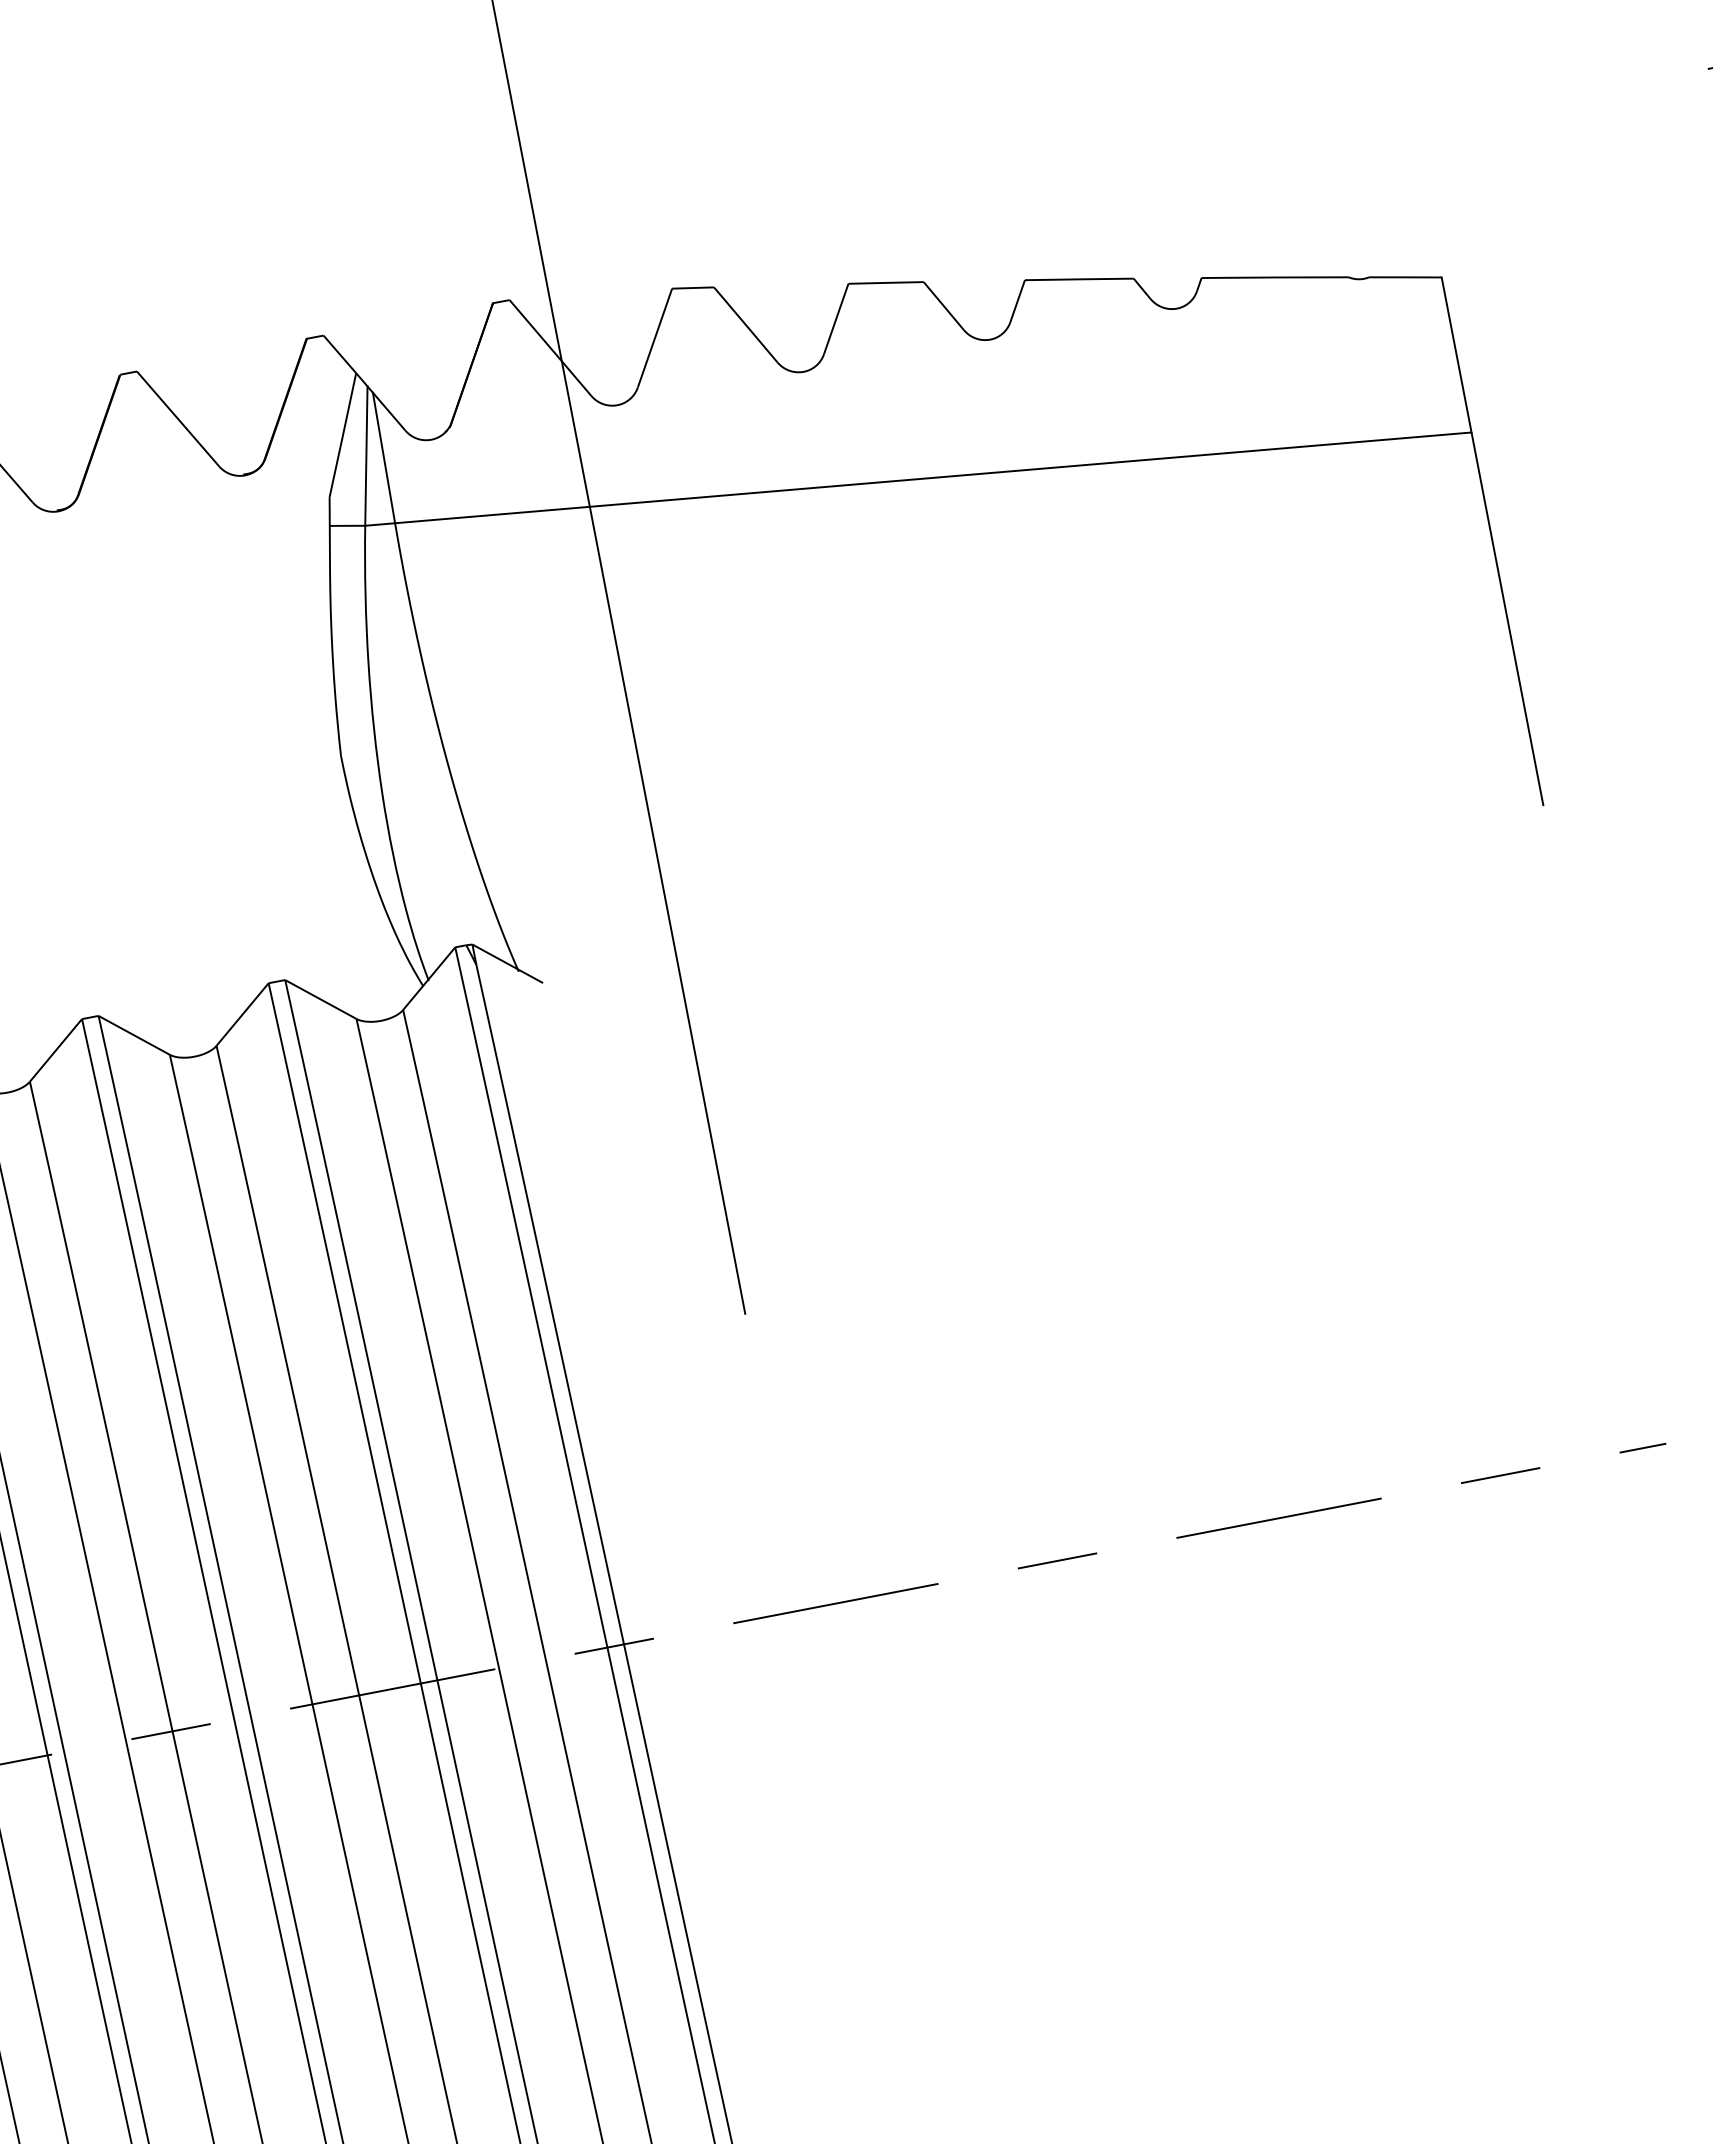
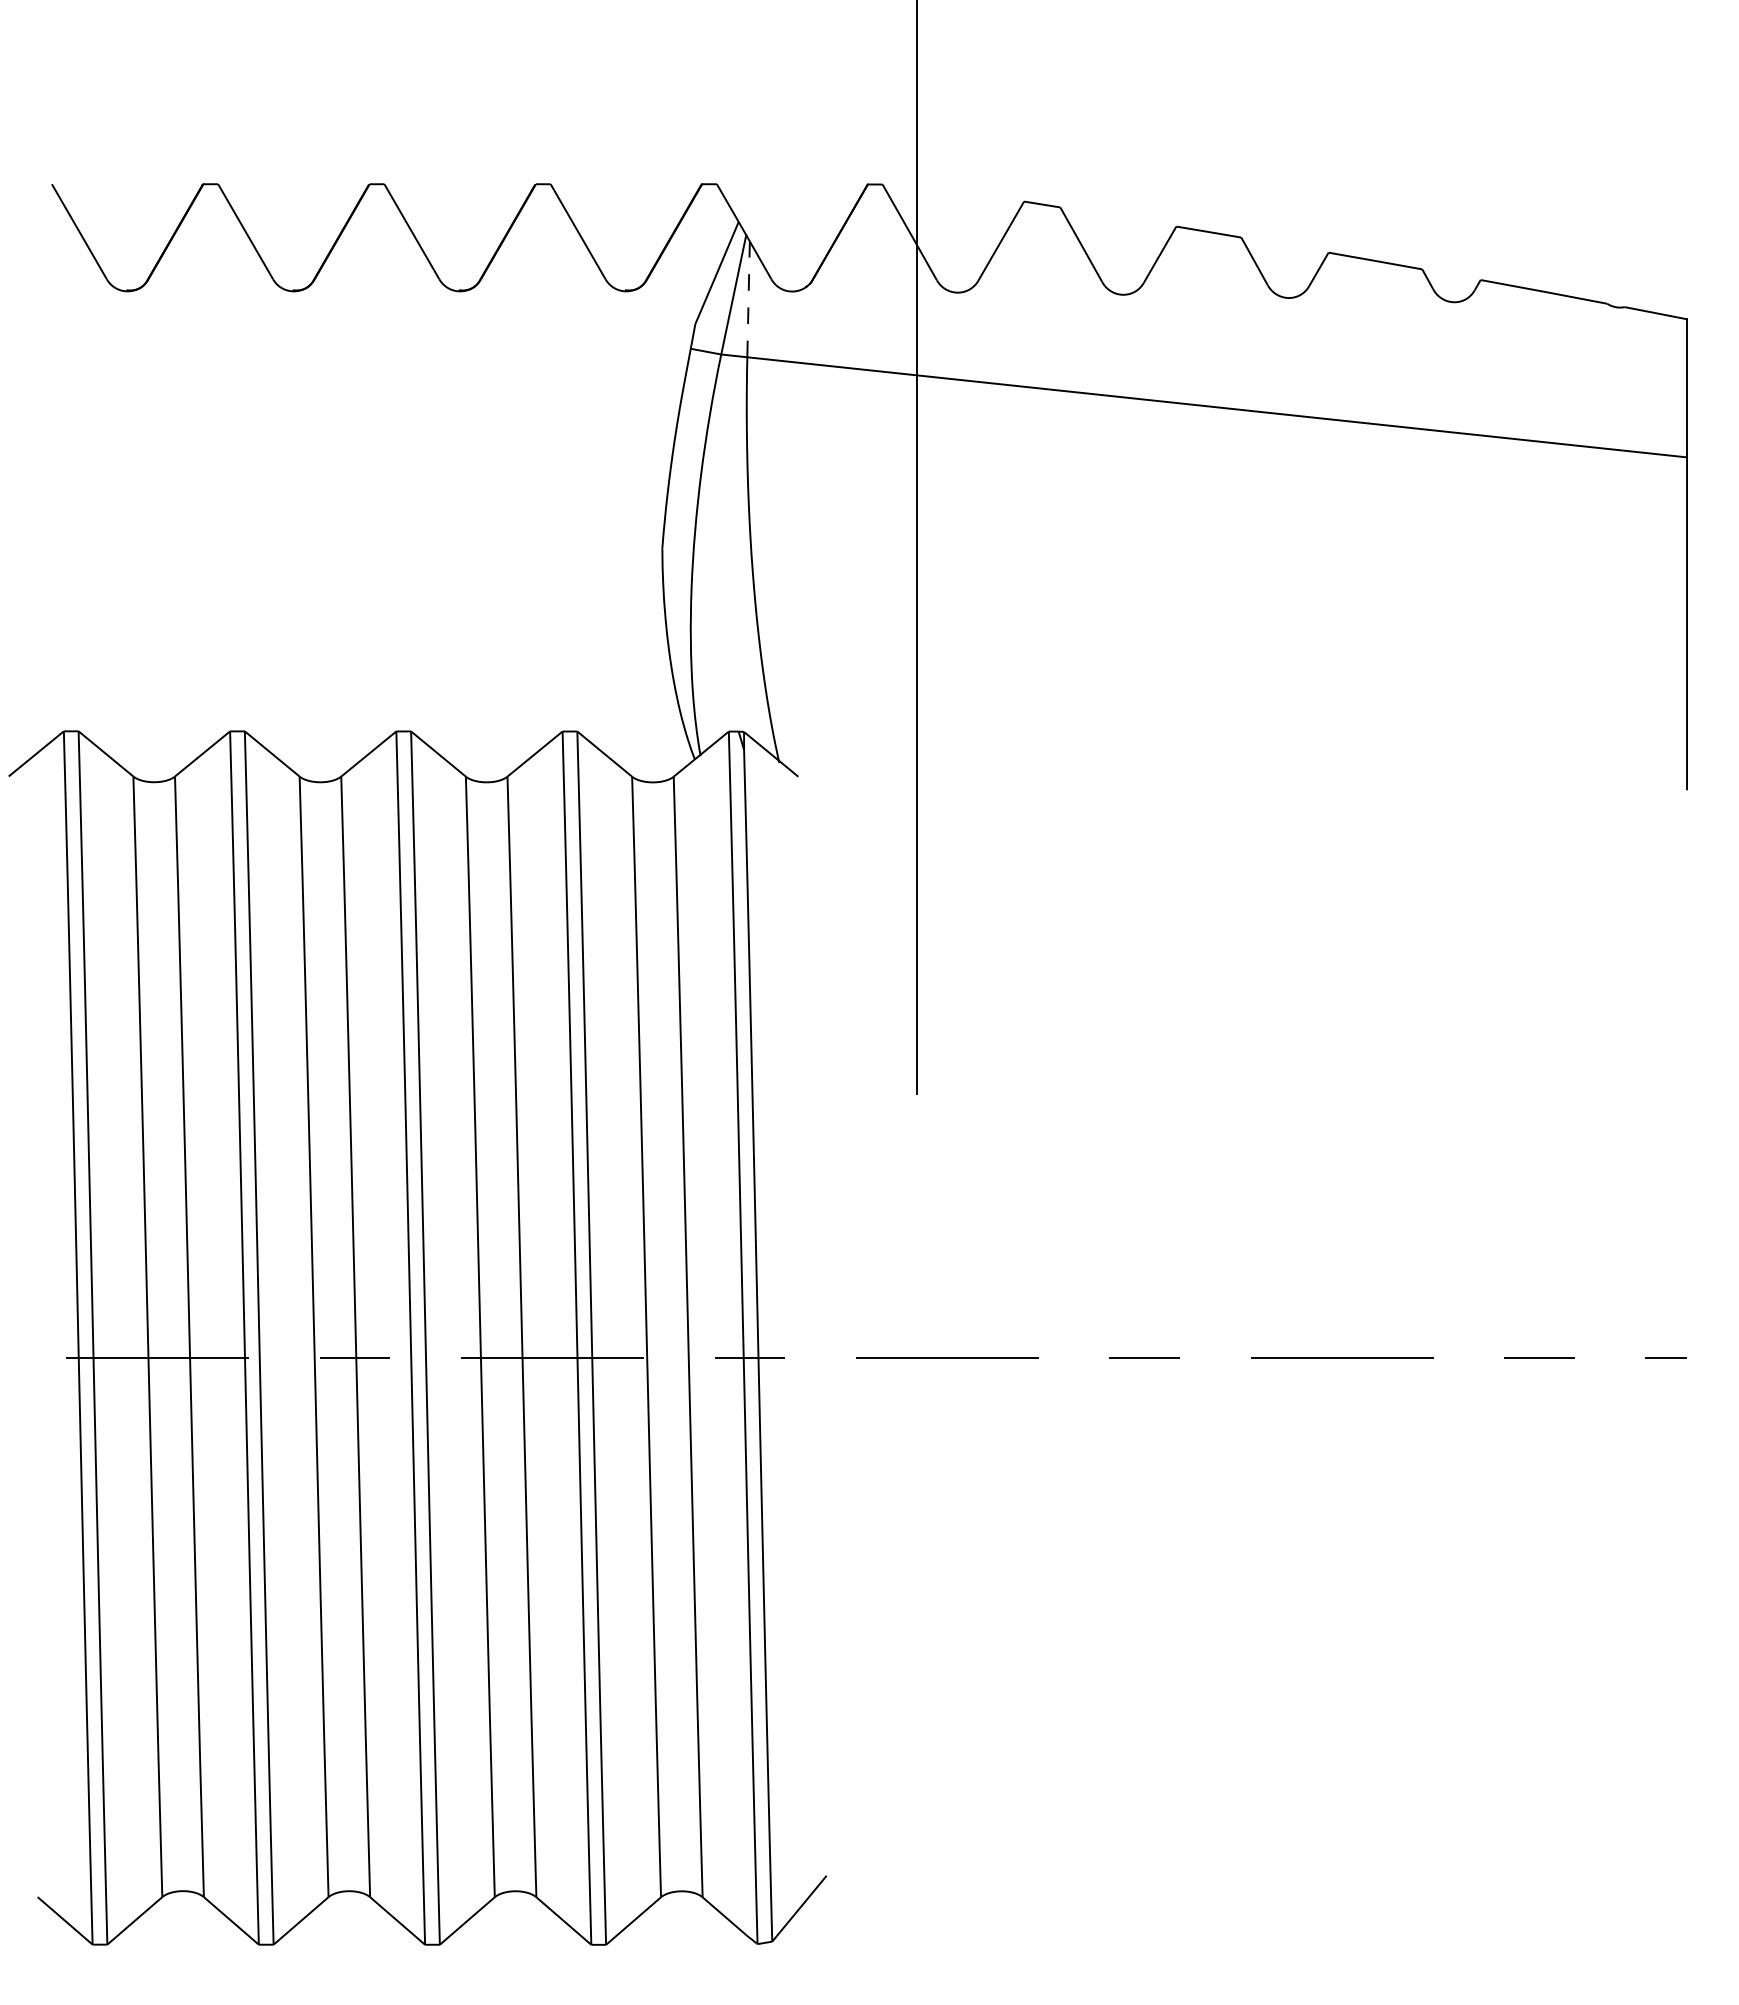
line: (383, 458) -> (748, 299), solid -> dashed

